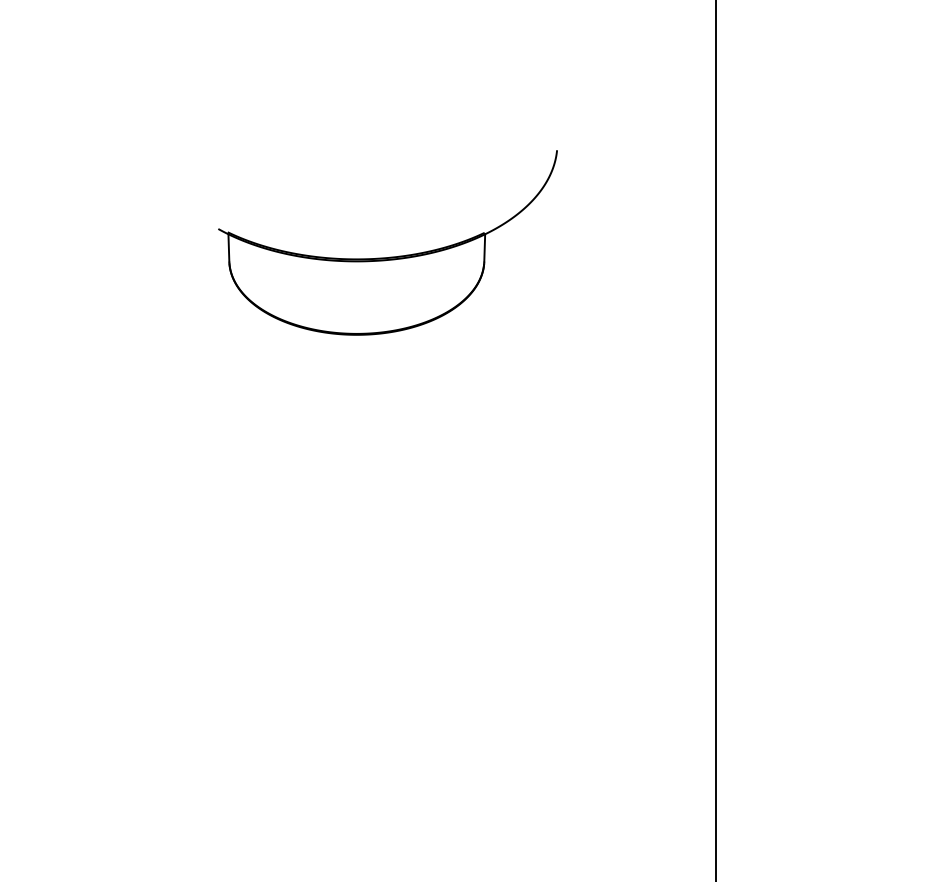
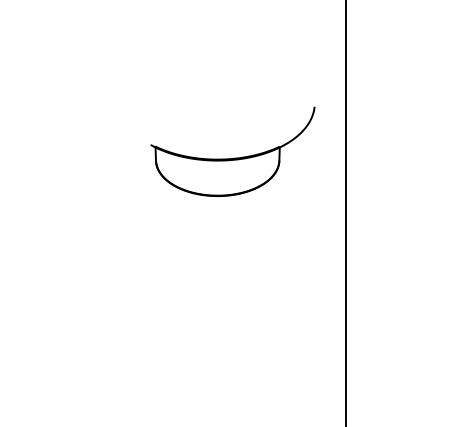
part: (391, 254) -> (234, 157), moved

